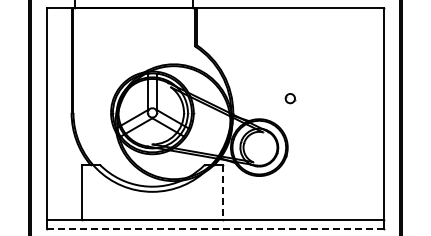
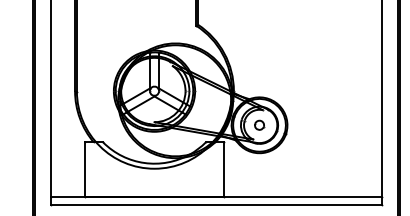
part: (290, 98) -> (259, 125), moved
line: (223, 192) -> (224, 169), dashed -> solid
line: (215, 229) -> (216, 205), dashed -> solid

